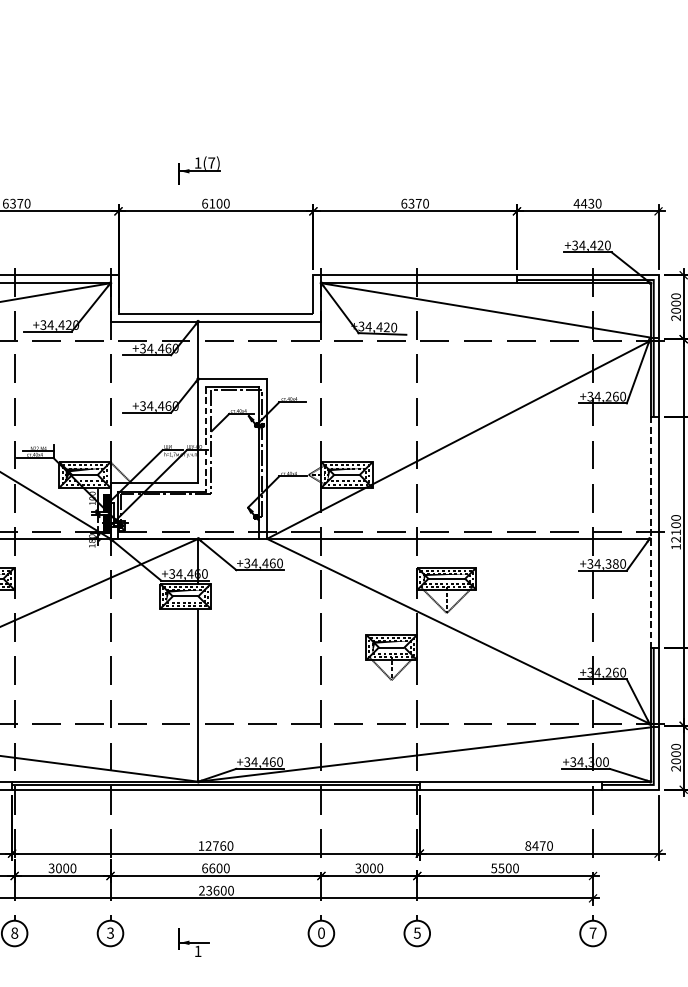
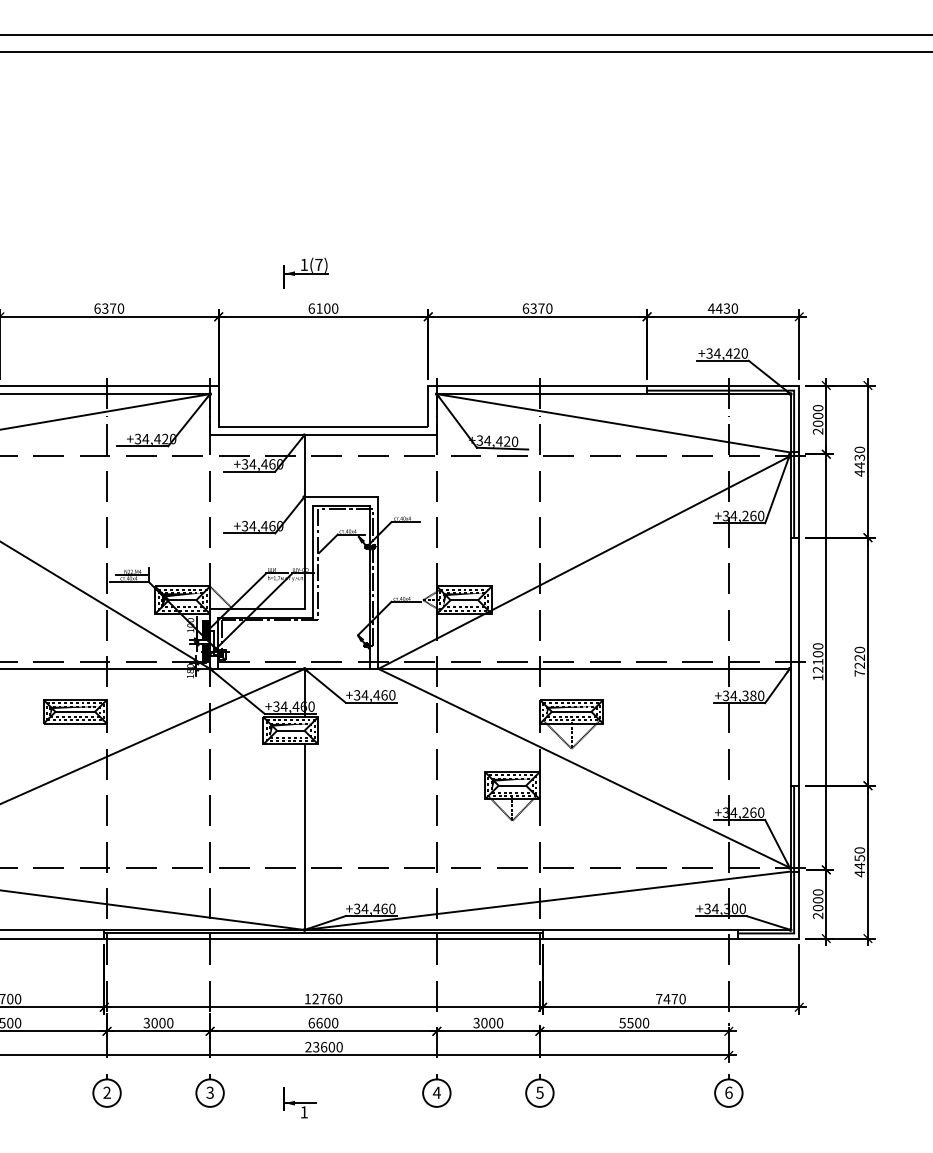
line: (206, 439) -> (313, 562), dashed -> solid
line: (650, 532) -> (790, 662), dashed -> solid
text: (528, 845) -> (659, 998), 8470 -> 7470
text: (14, 932) -> (106, 1092), 8 -> 2
text: (321, 932) -> (436, 1092), 0 -> 4
text: (592, 932) -> (728, 1092), 7 -> 6

